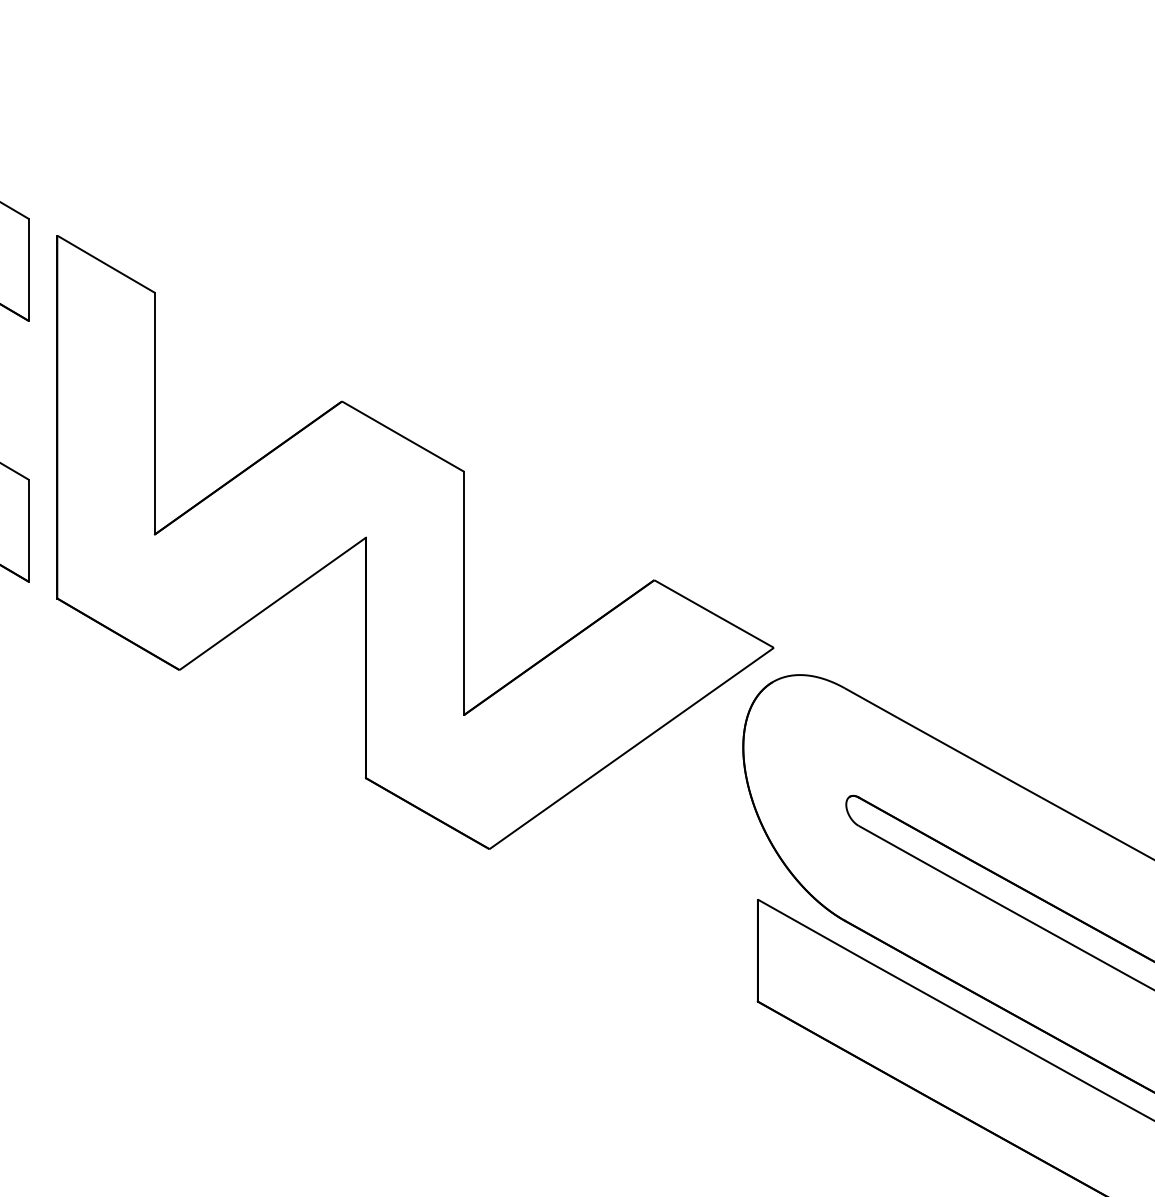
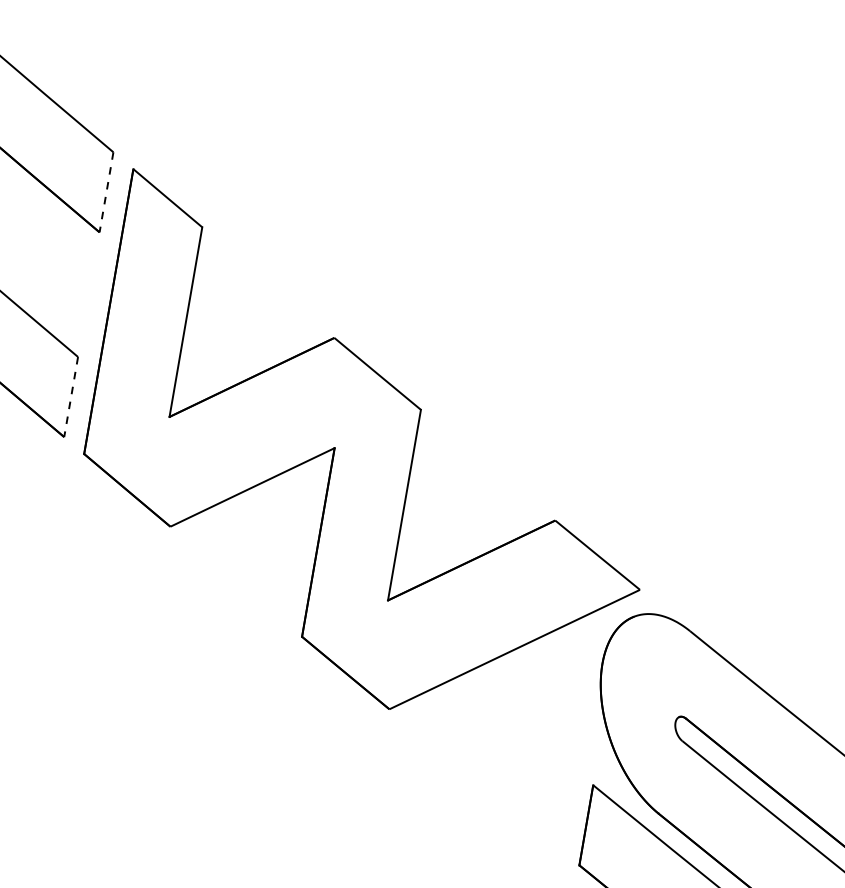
line: (29, 270) -> (106, 192), solid -> dashed
line: (29, 531) -> (71, 397), solid -> dashed

